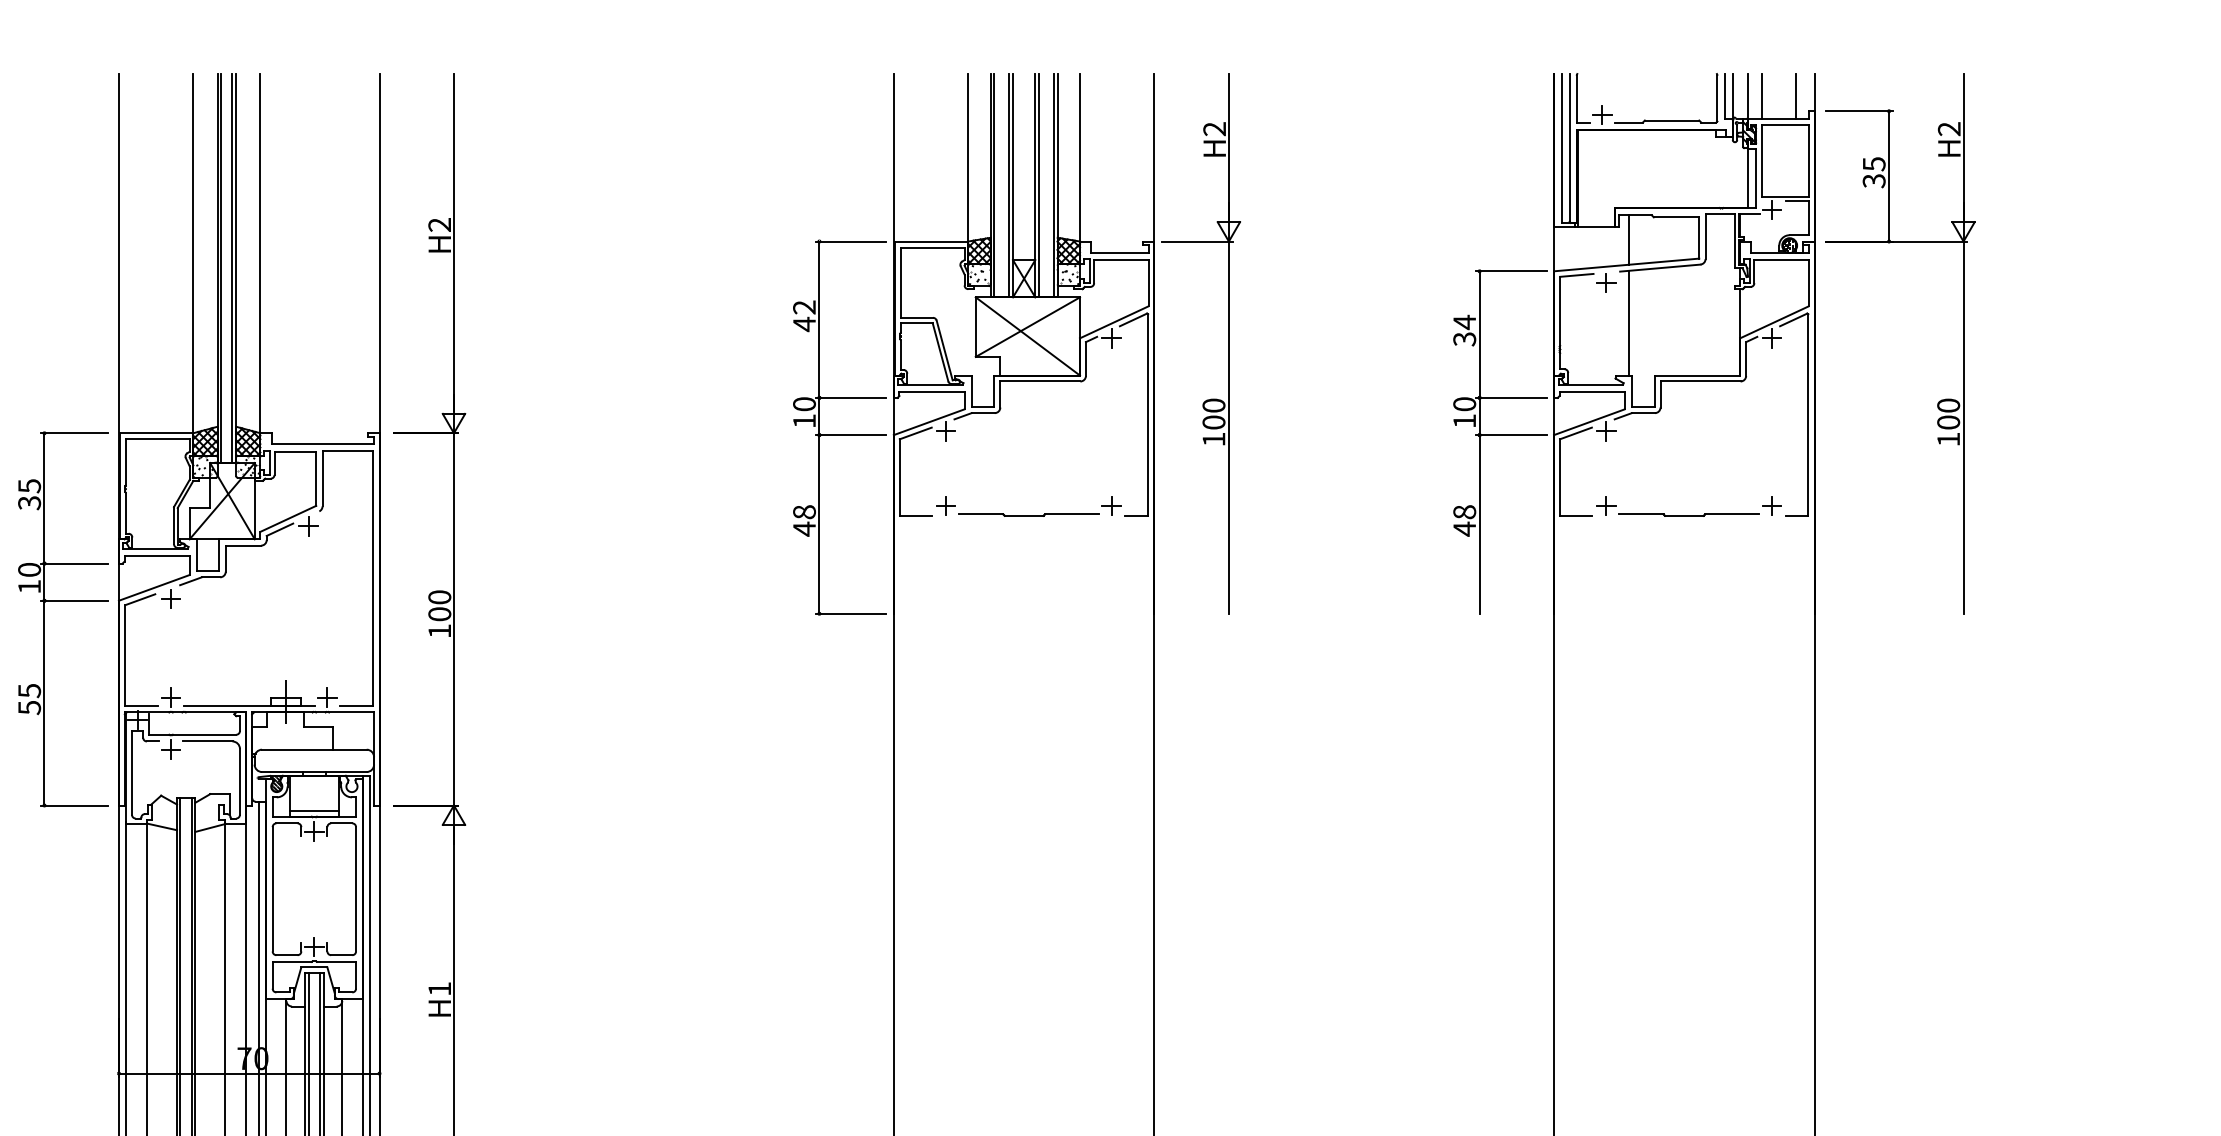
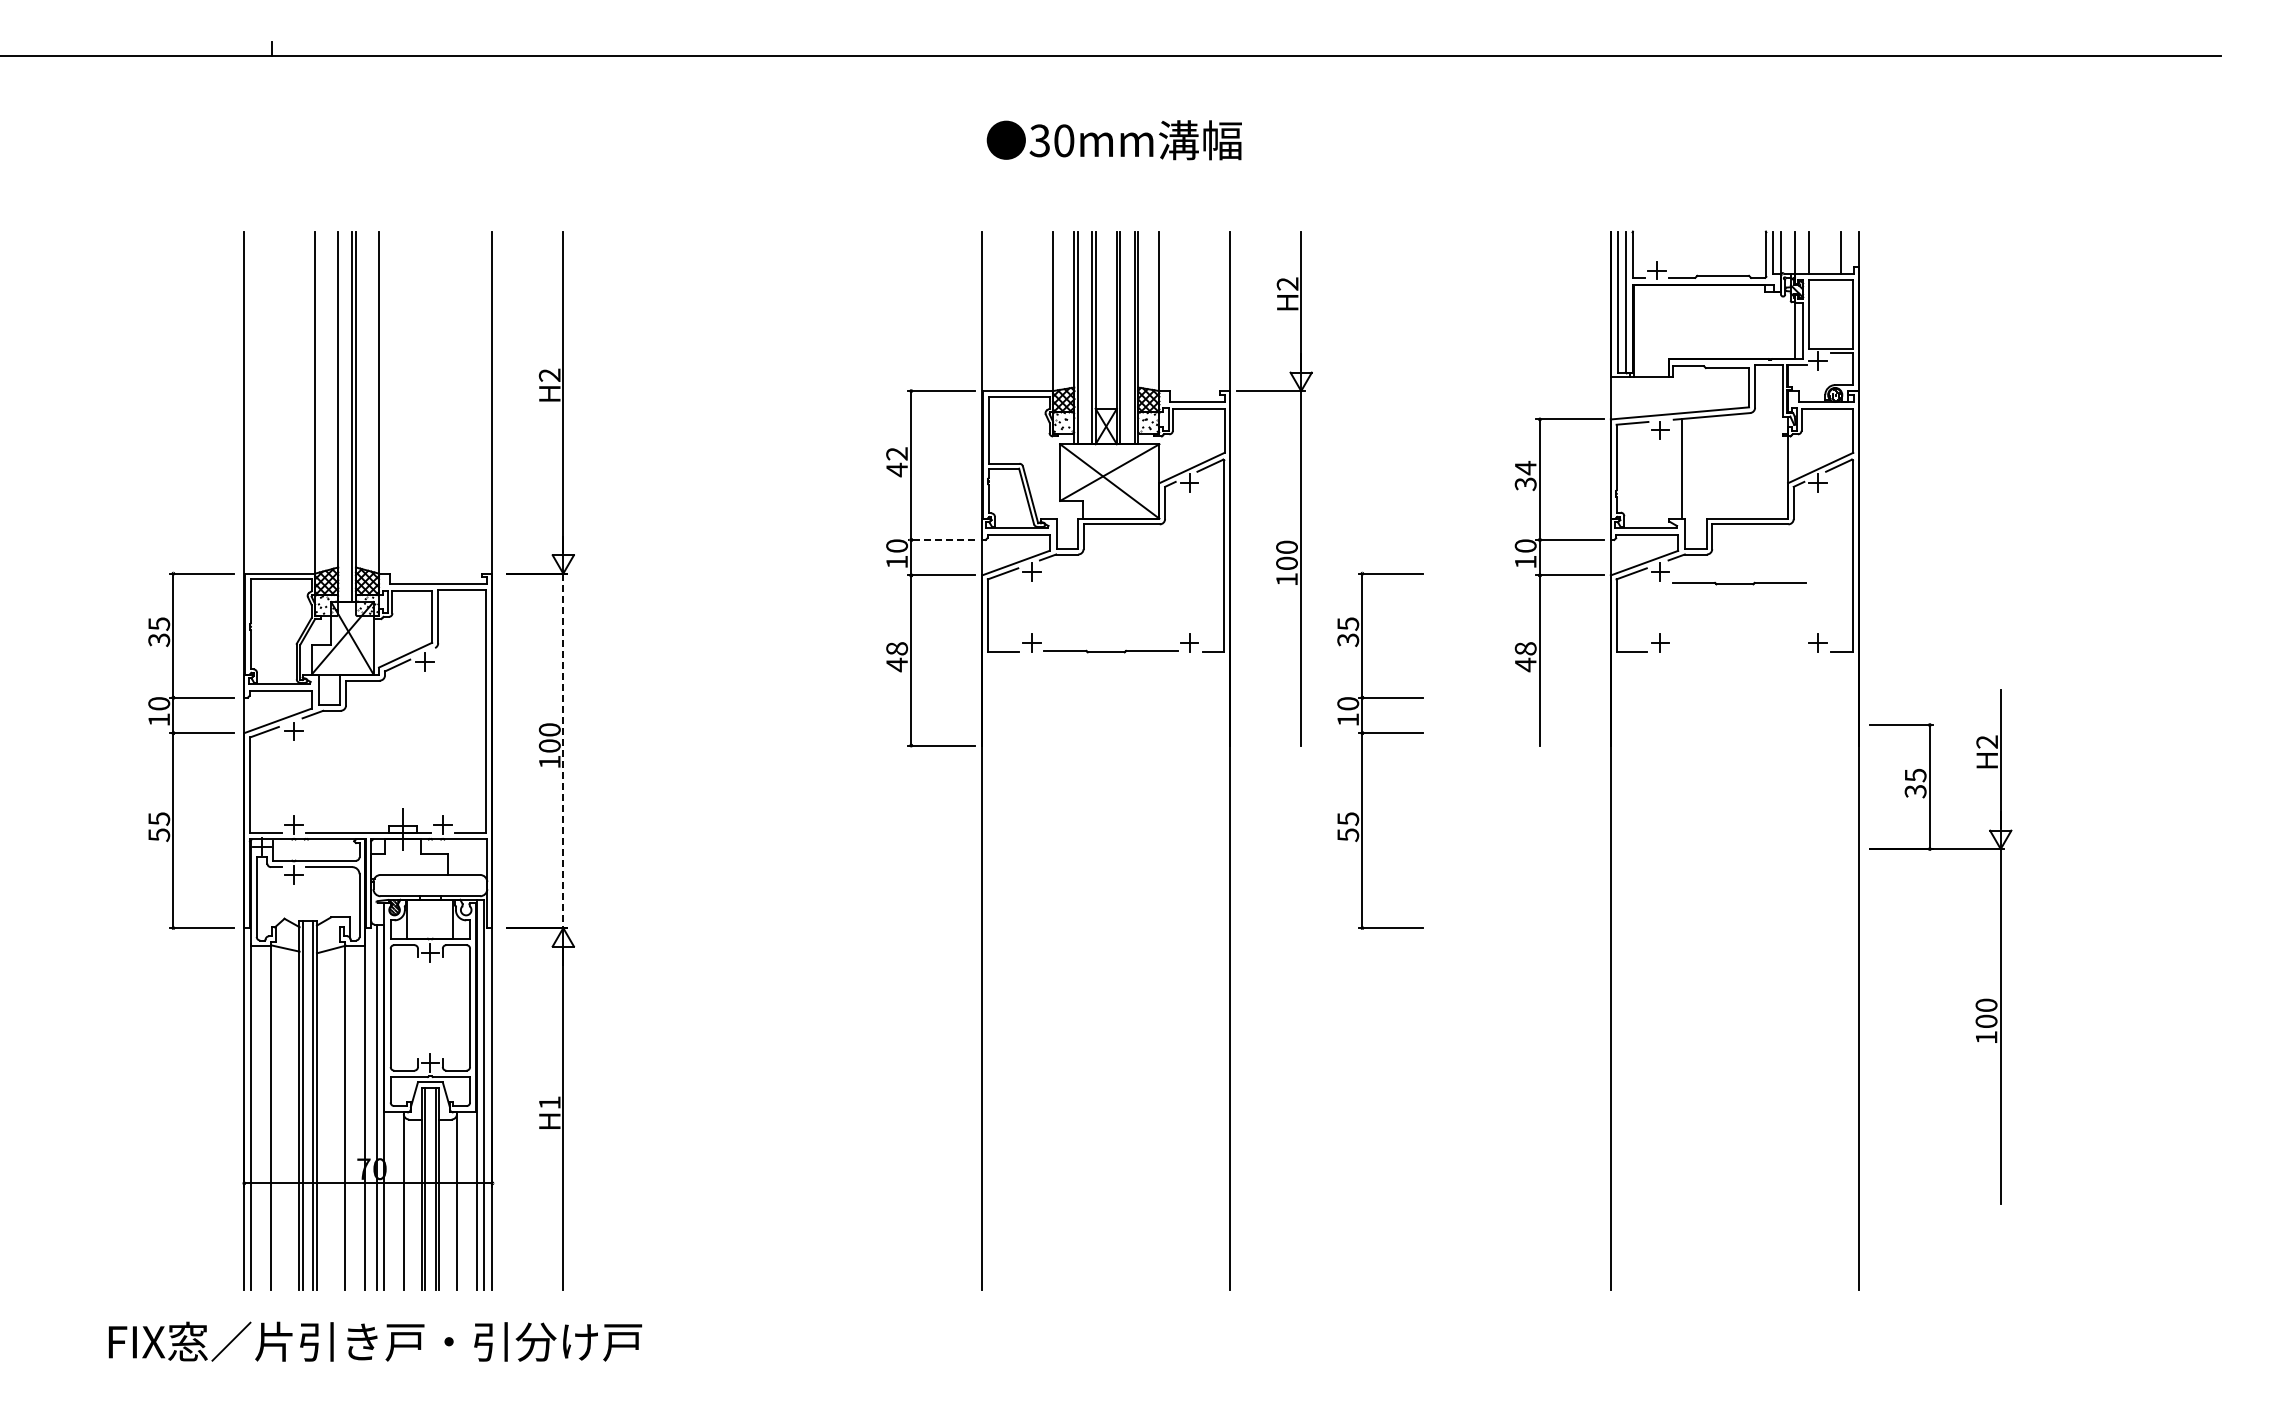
line: (1628, 239) -> (1681, 389), removed
line: (221, 268) -> (341, 416), removed
part: (1963, 343) -> (2000, 946), moved
line: (851, 397) -> (941, 539), solid -> dashed
part: (1689, 515) -> (1739, 583), moved
part: (1312, 601) -> (1380, 733), added
line: (454, 620) -> (563, 751), solid -> dashed
line: (314, 811) -> (430, 933), removed

